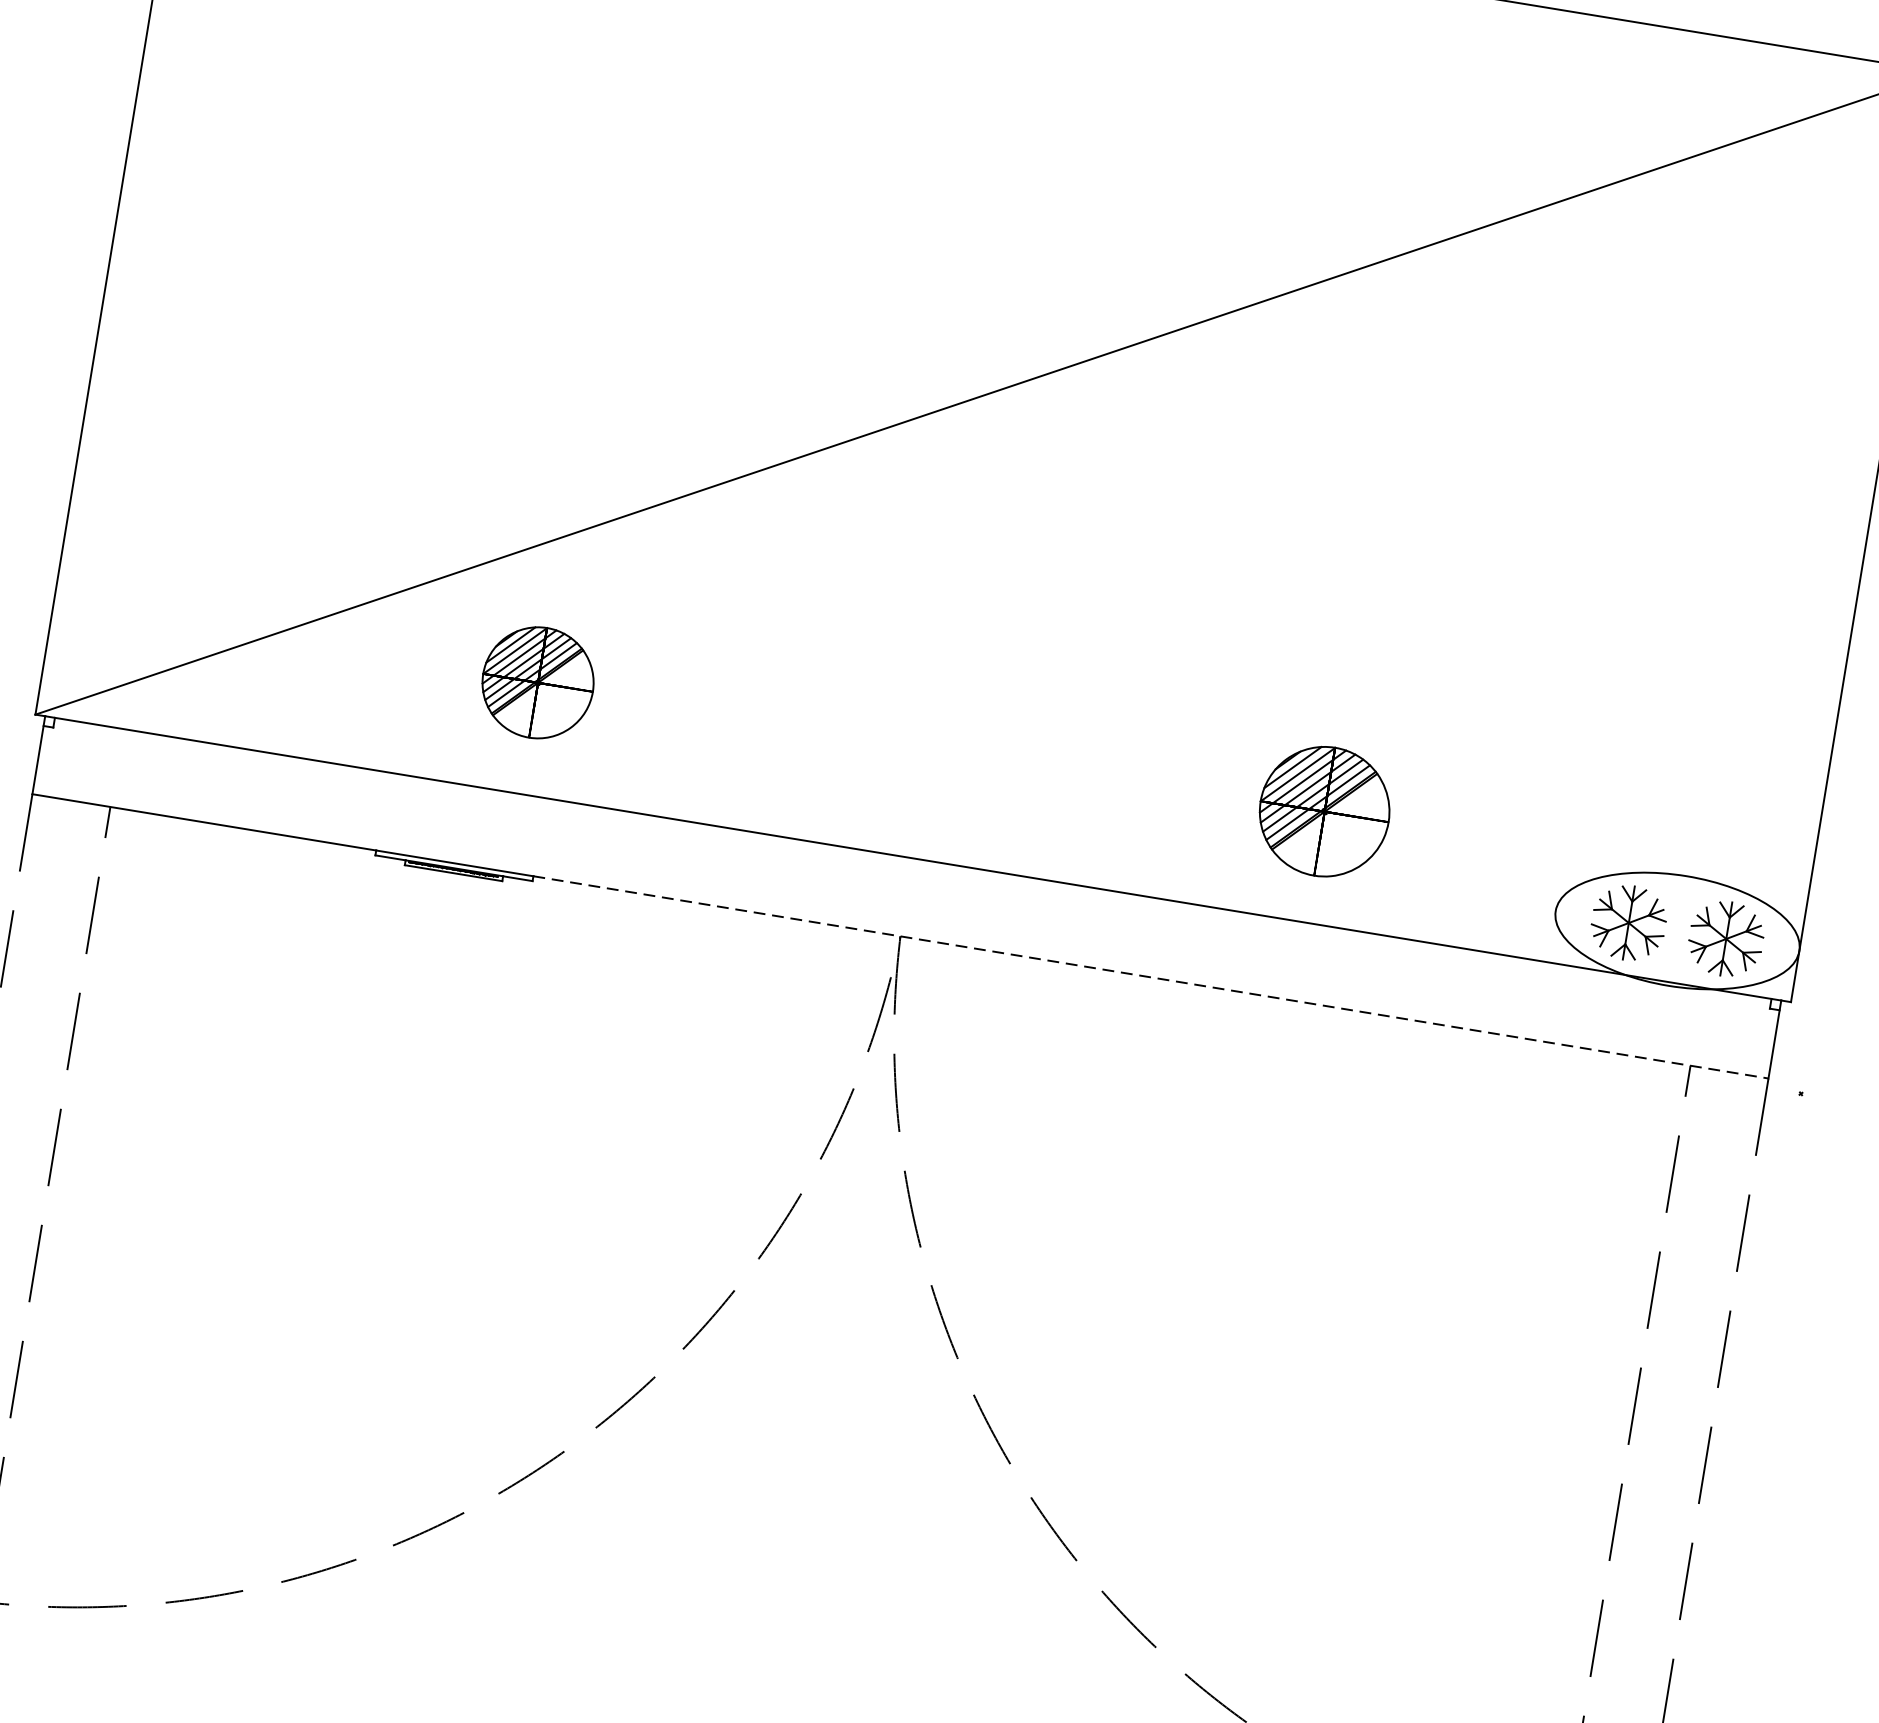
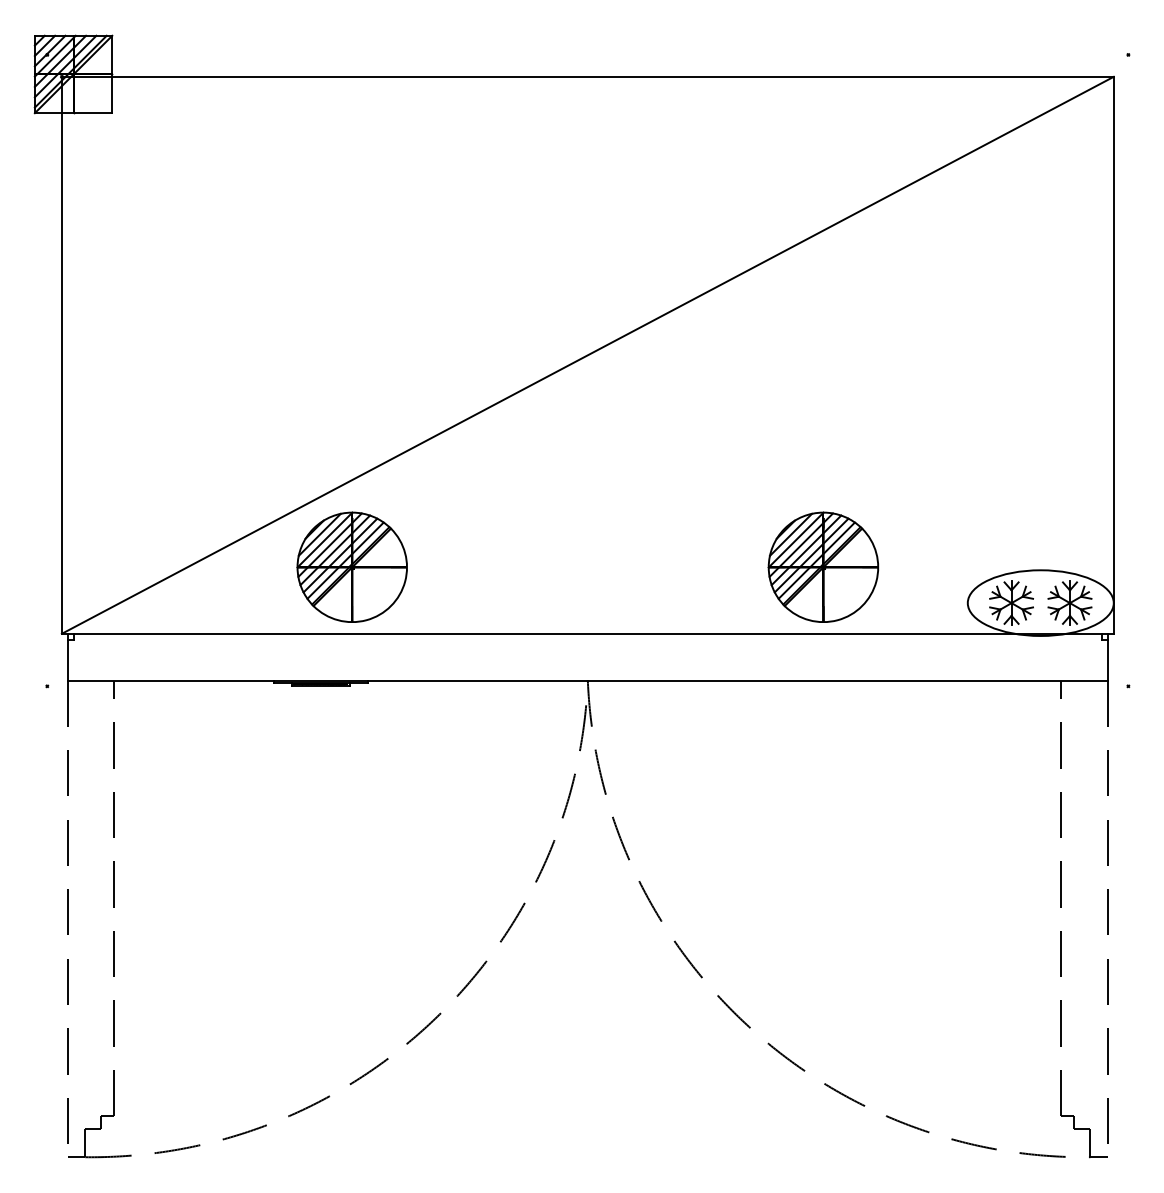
part: (537, 681) -> (351, 566), size x1.67
part: (1324, 810) -> (823, 566), size x1.43
line: (1151, 977) -> (738, 680), dashed -> solid

